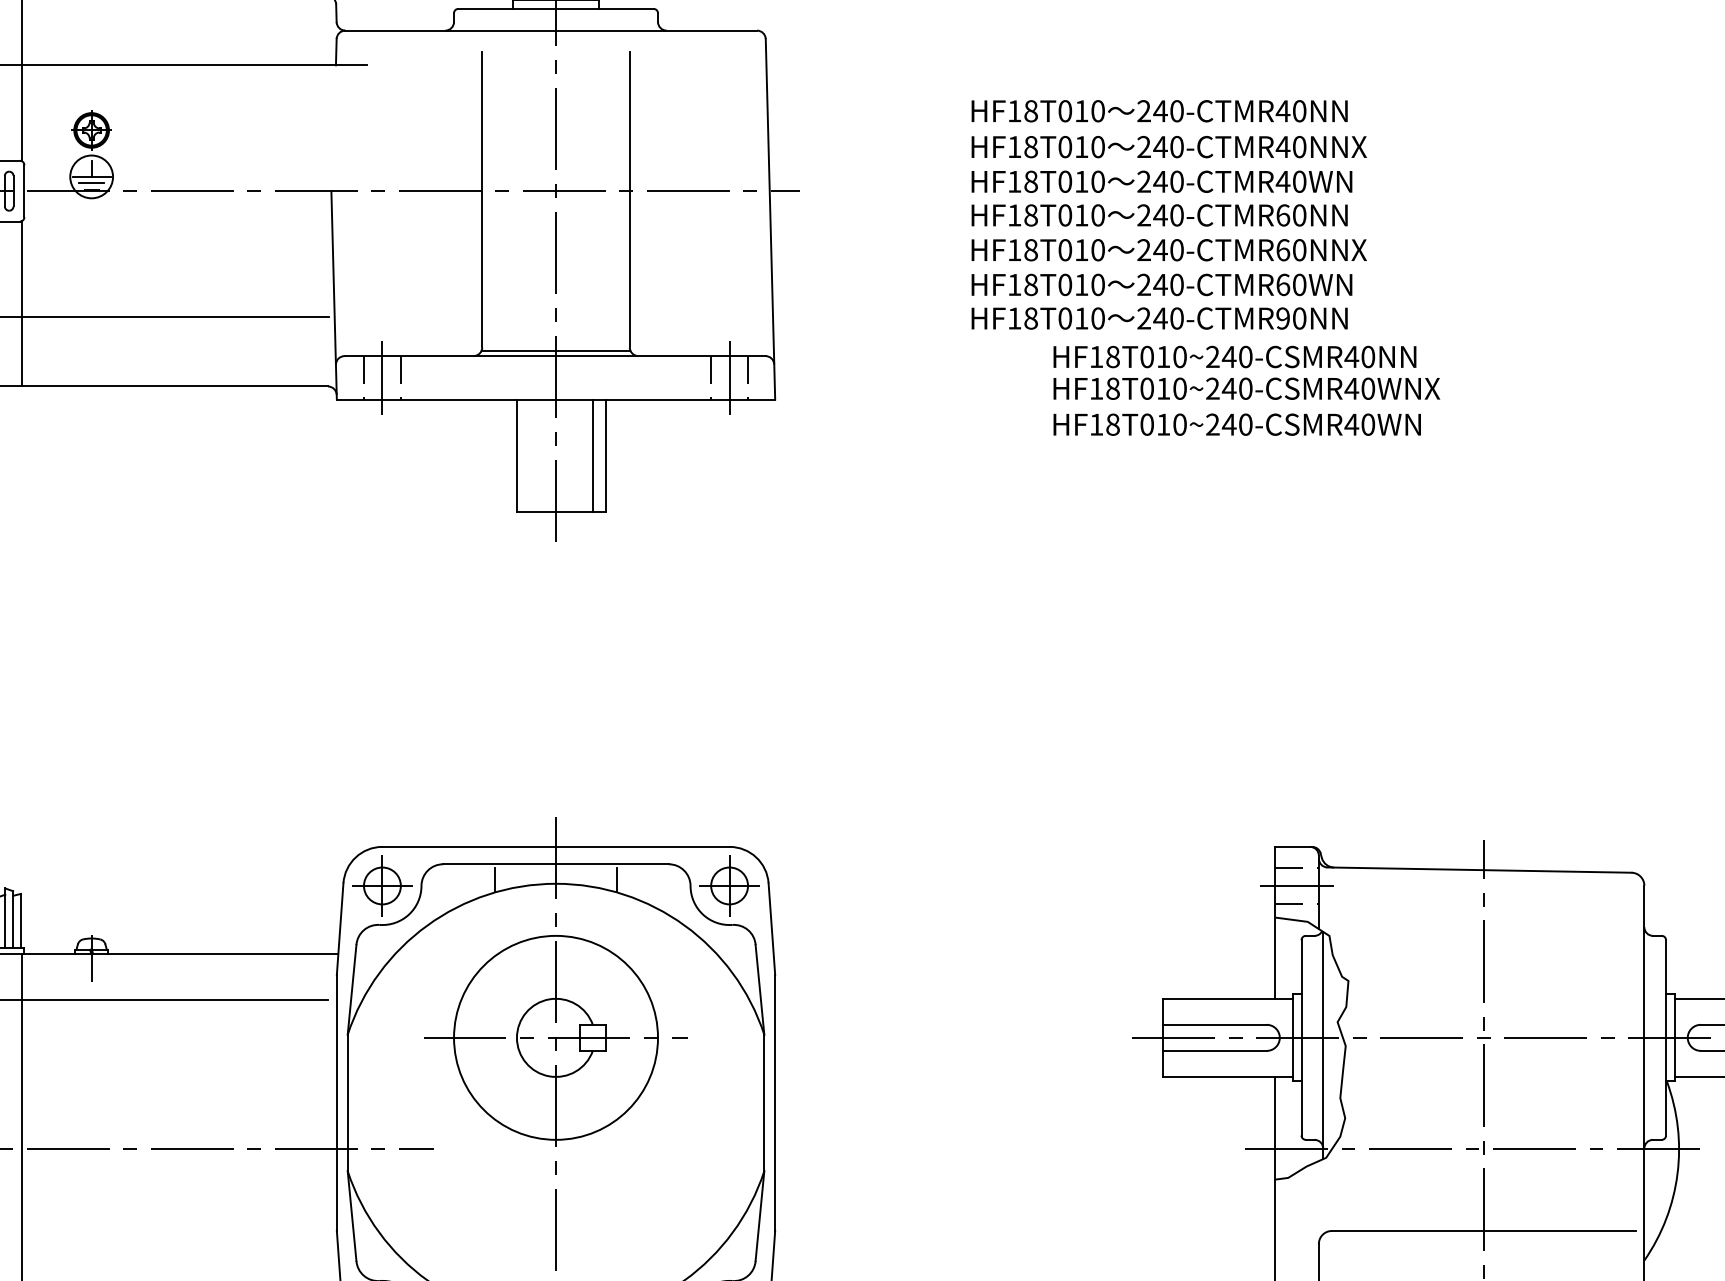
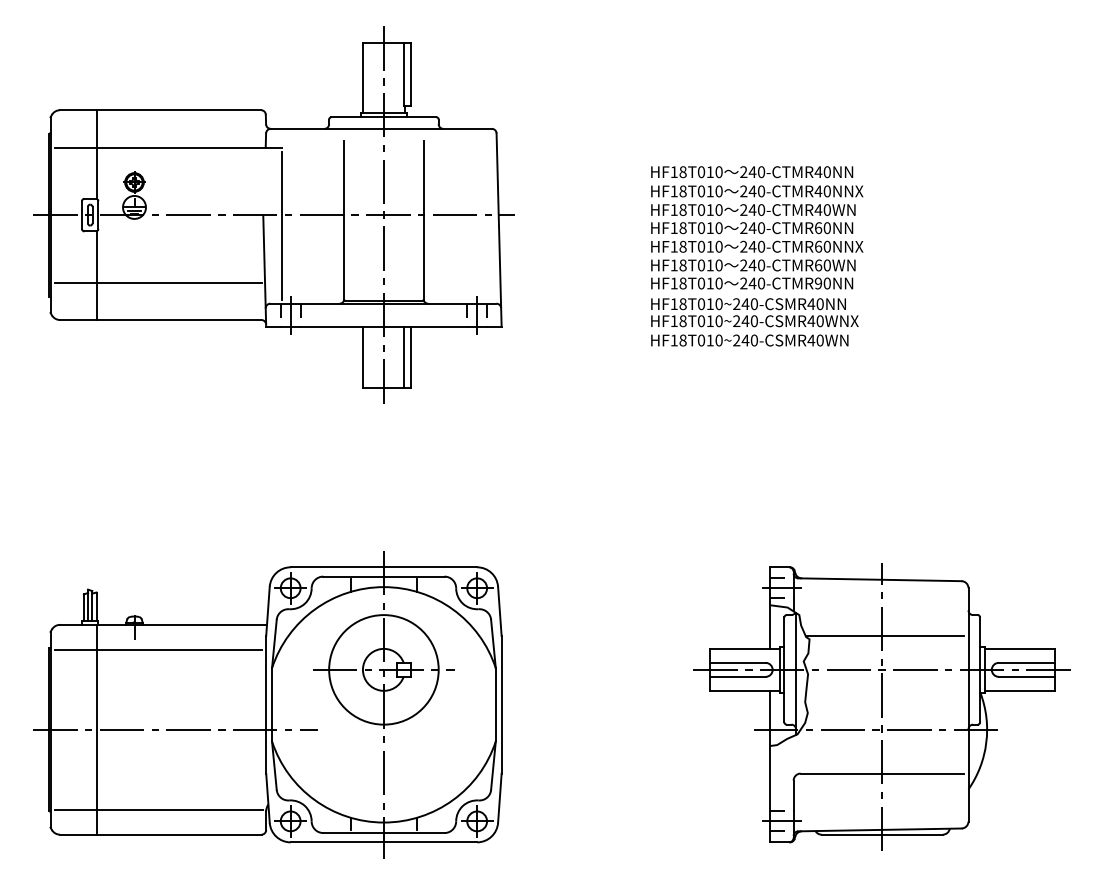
line: (367, 212) -> (282, 226), added
text: (1169, 214) -> (757, 227), moved
line: (1487, 975) -> (884, 636), added

